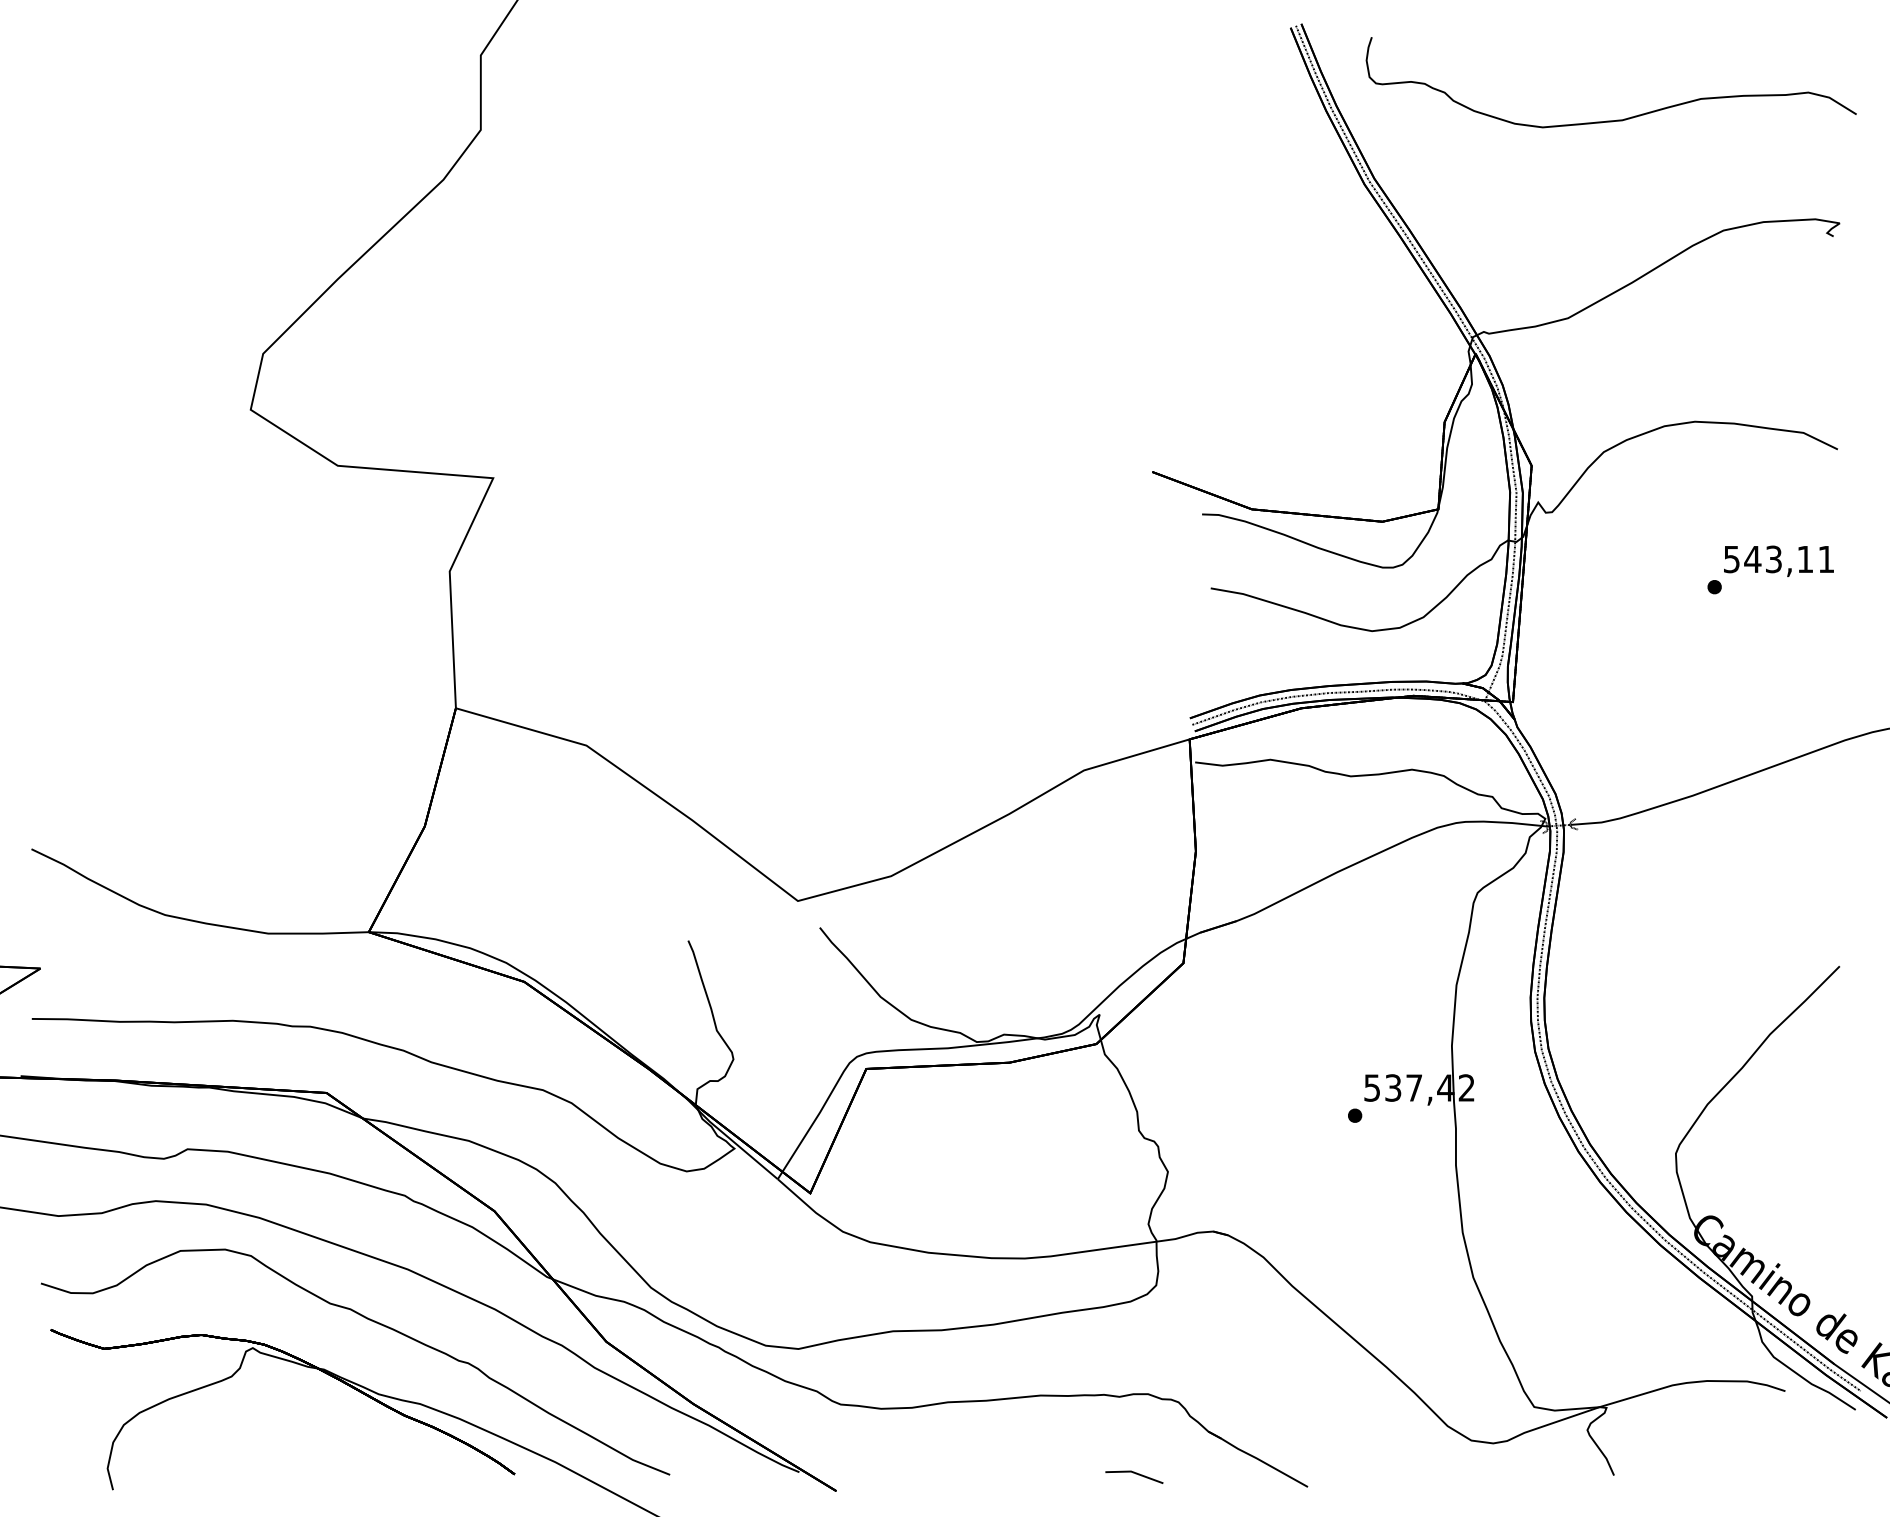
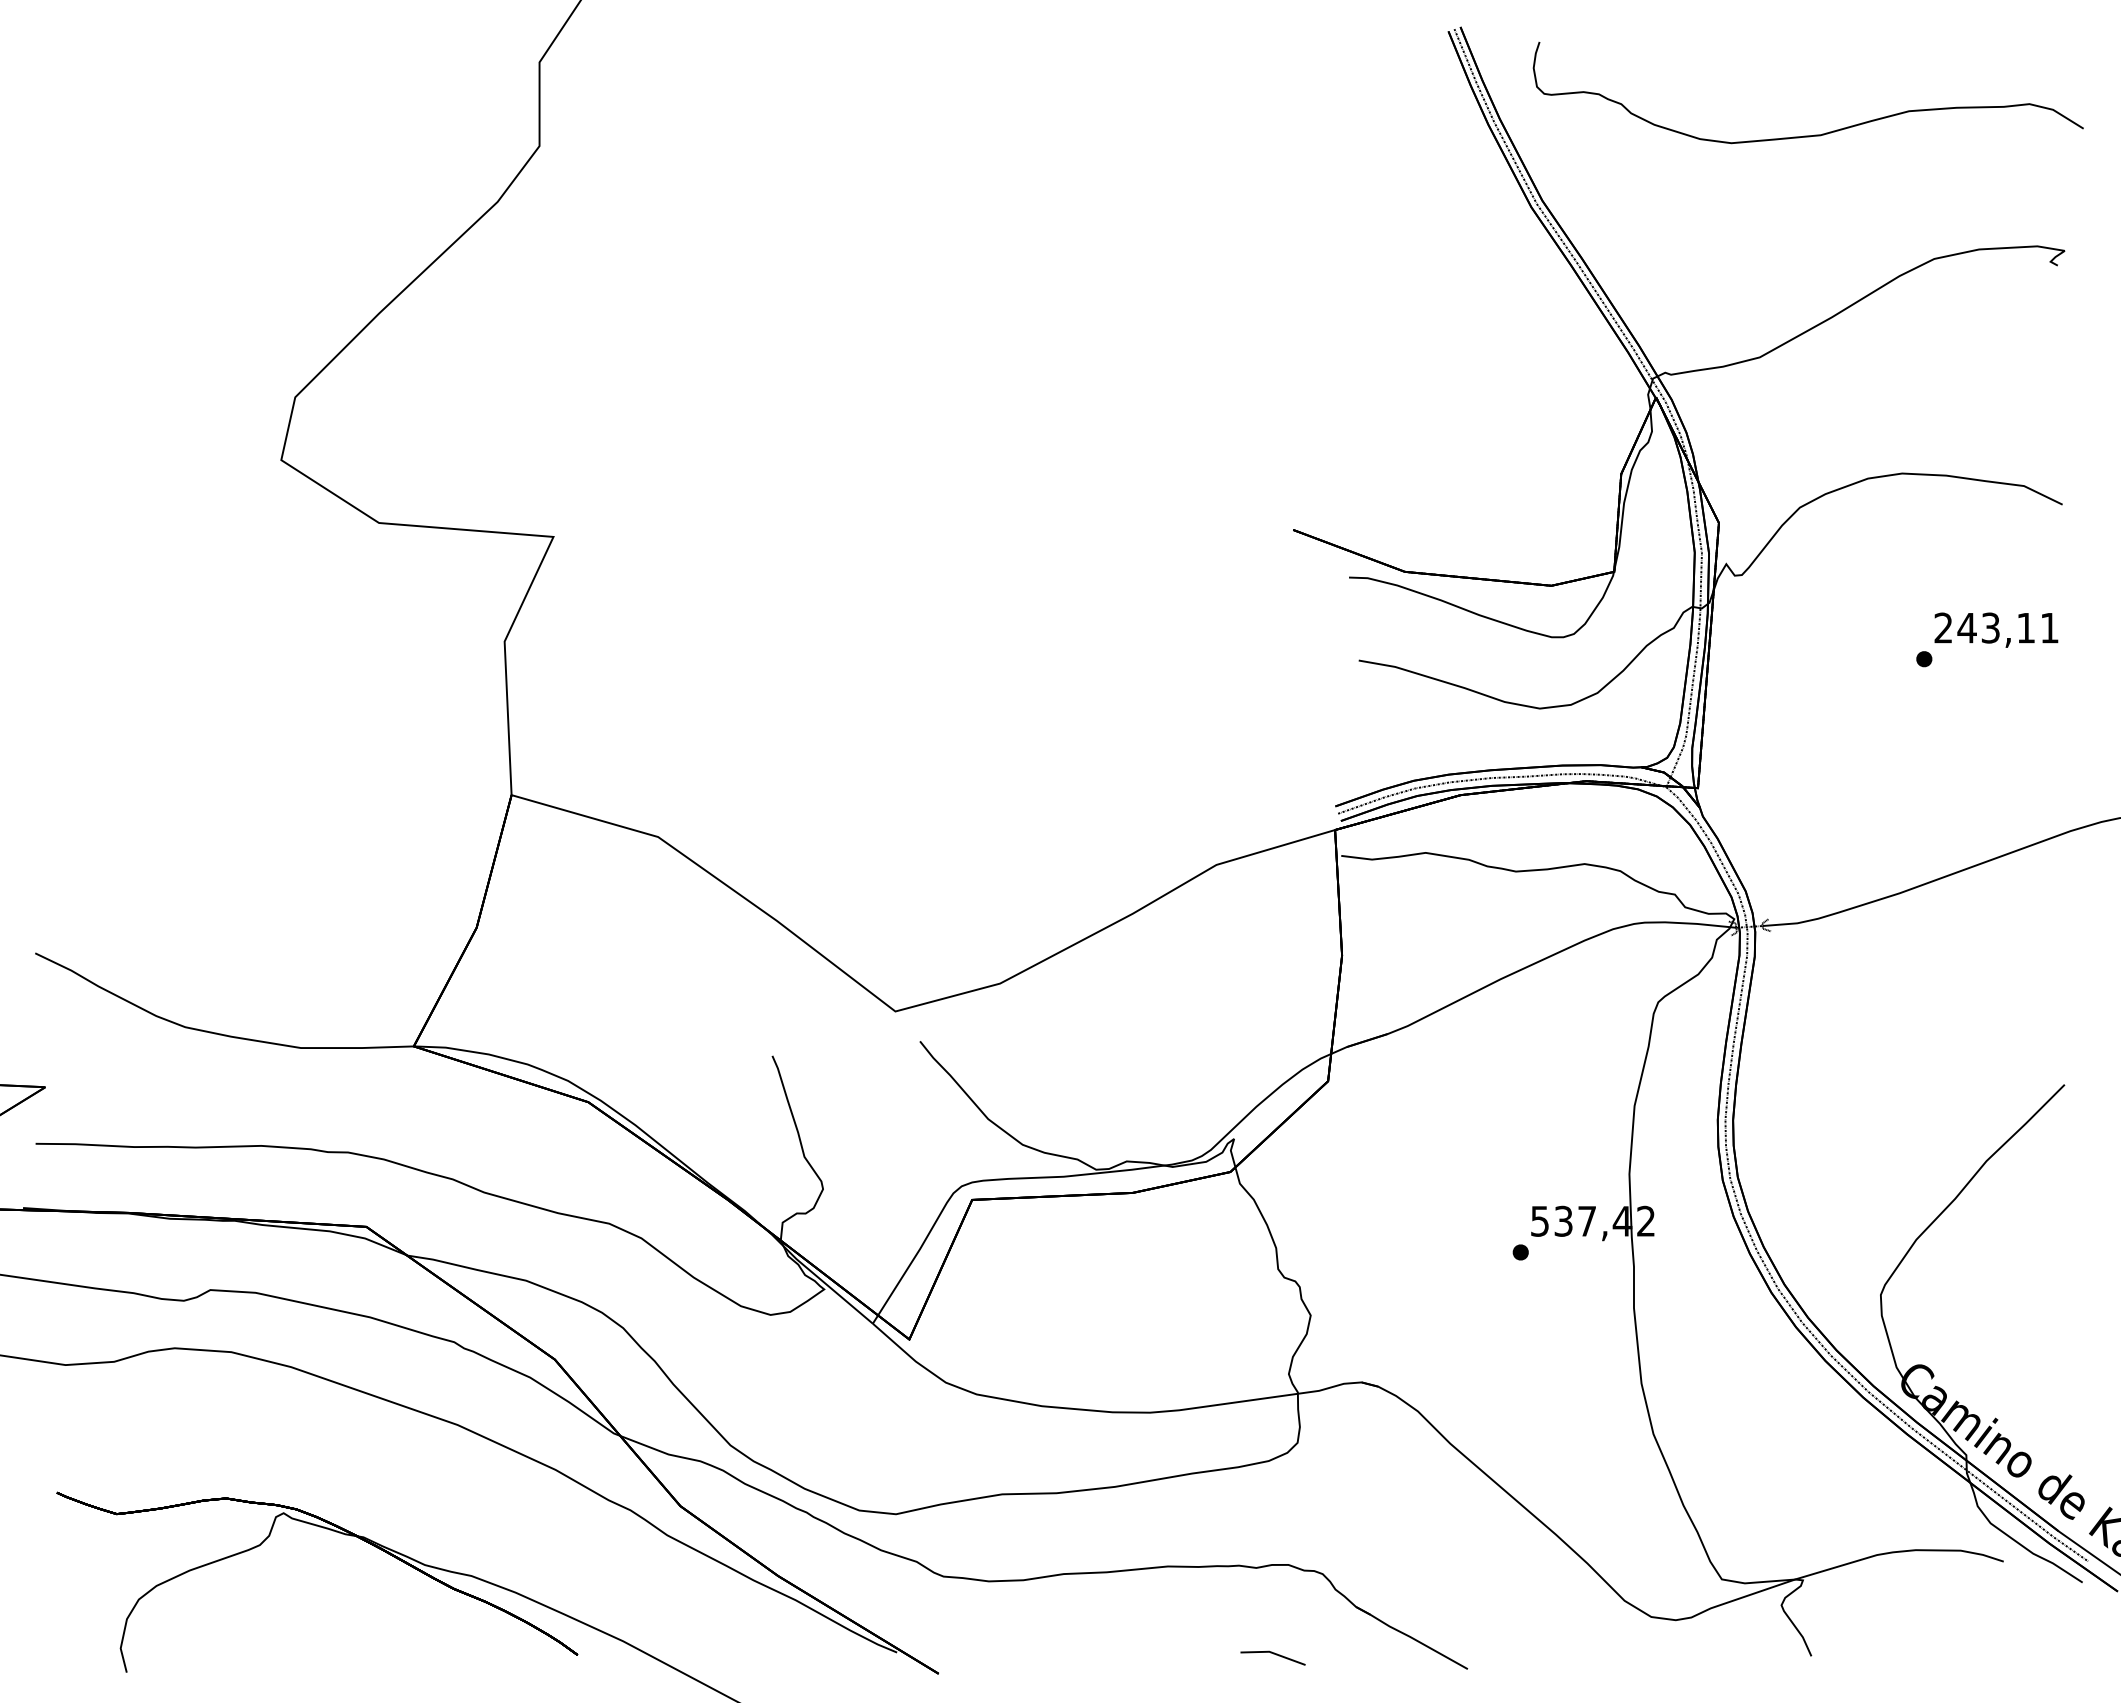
text: (1731, 558) -> (1943, 627), 543,11 -> 243,11
part: (373, 1322) -> (419, 1484), removed

